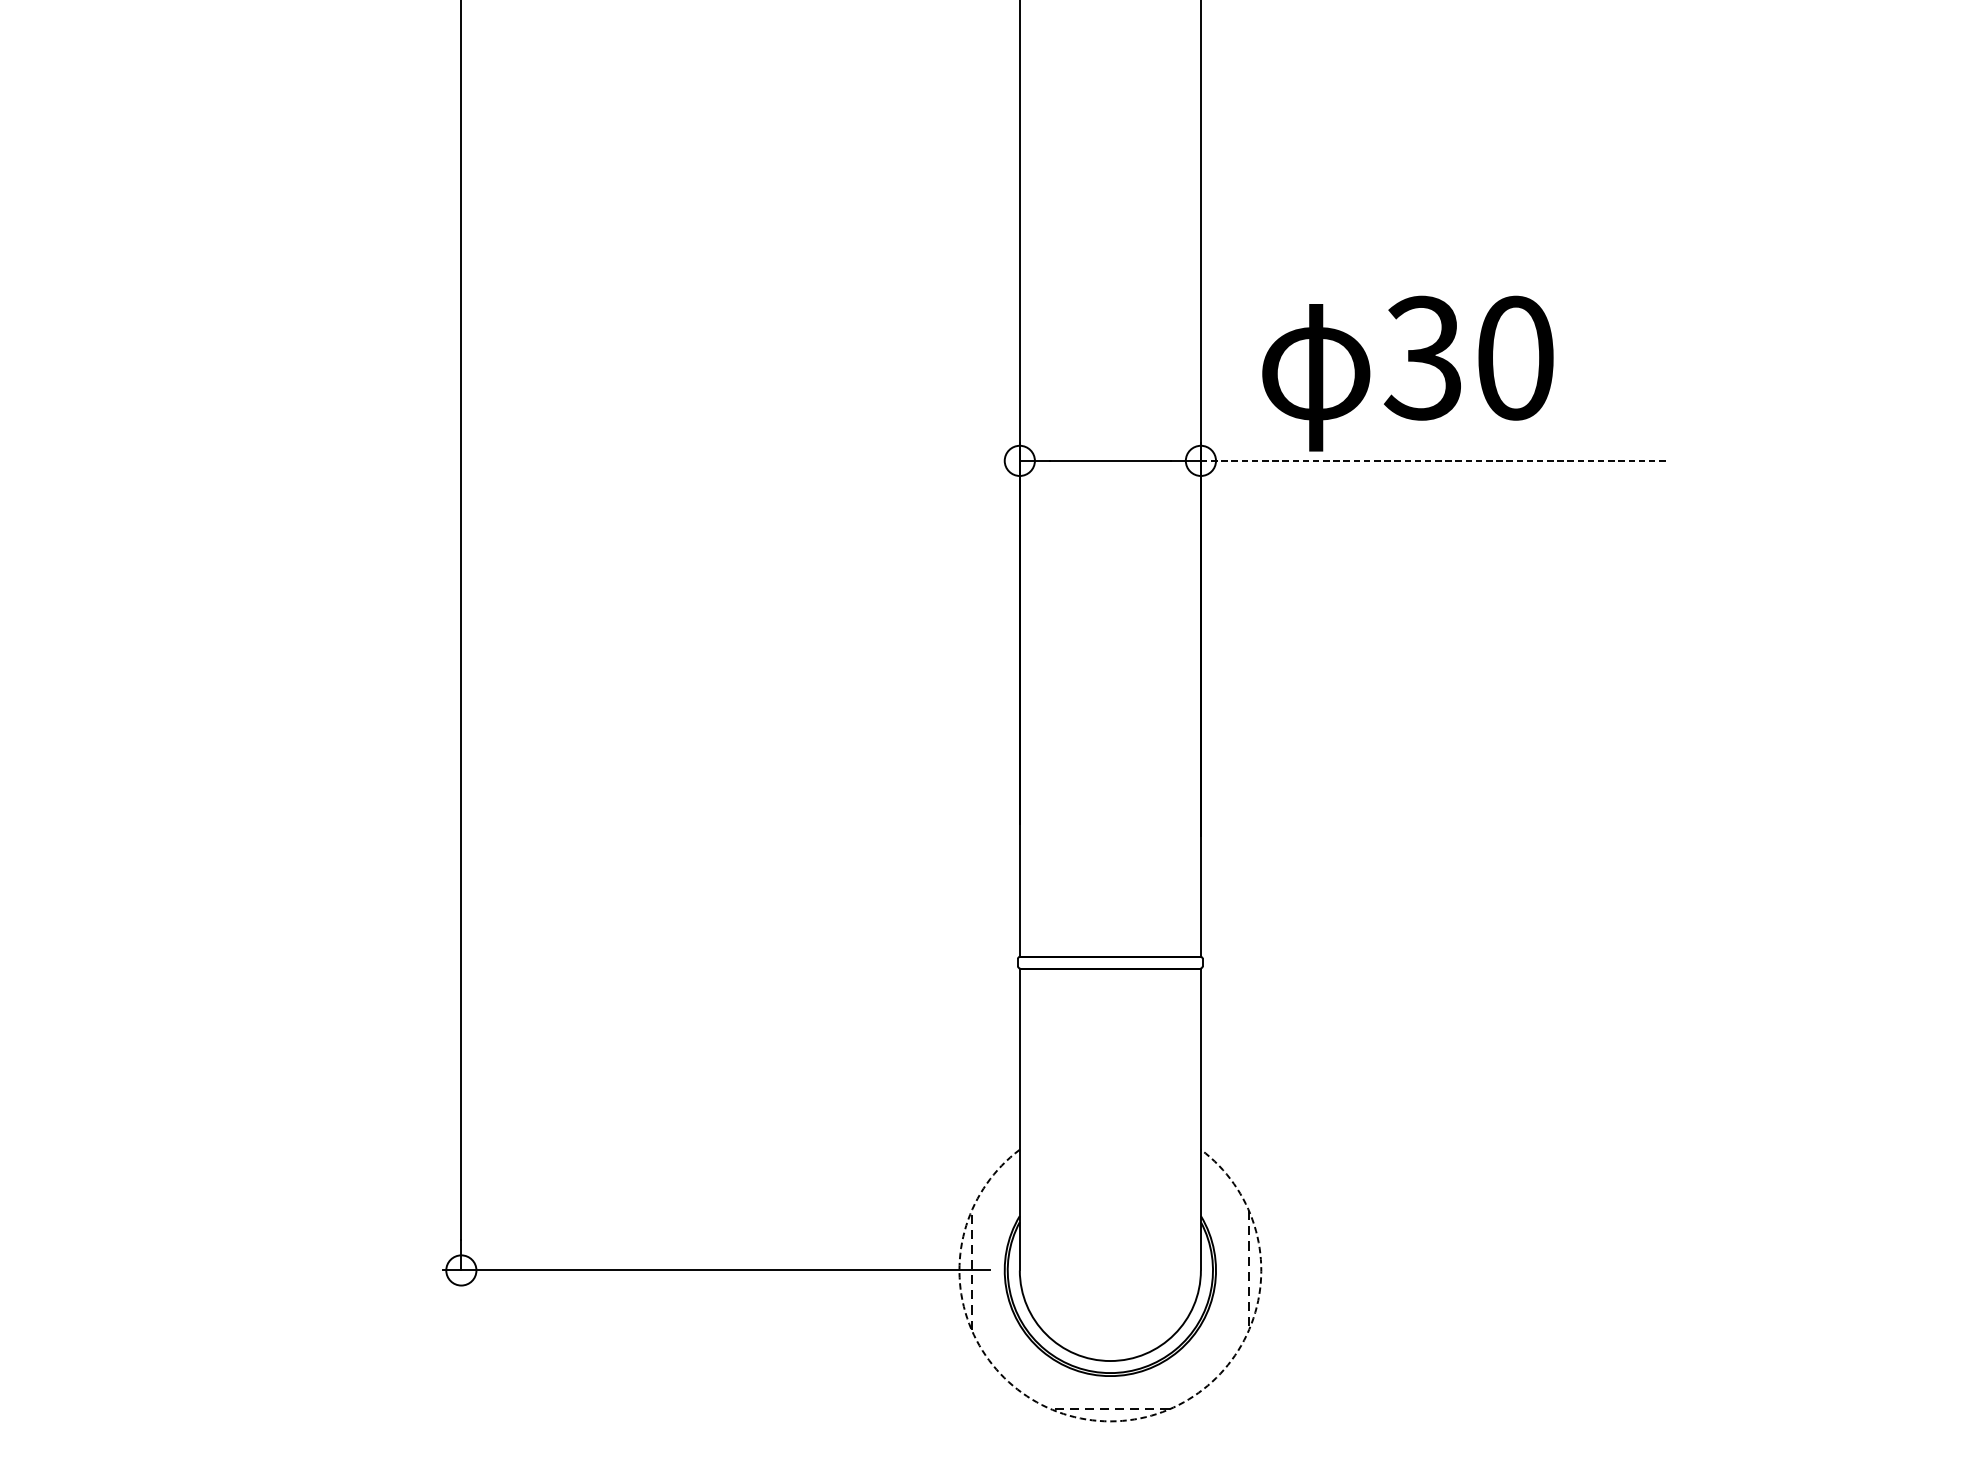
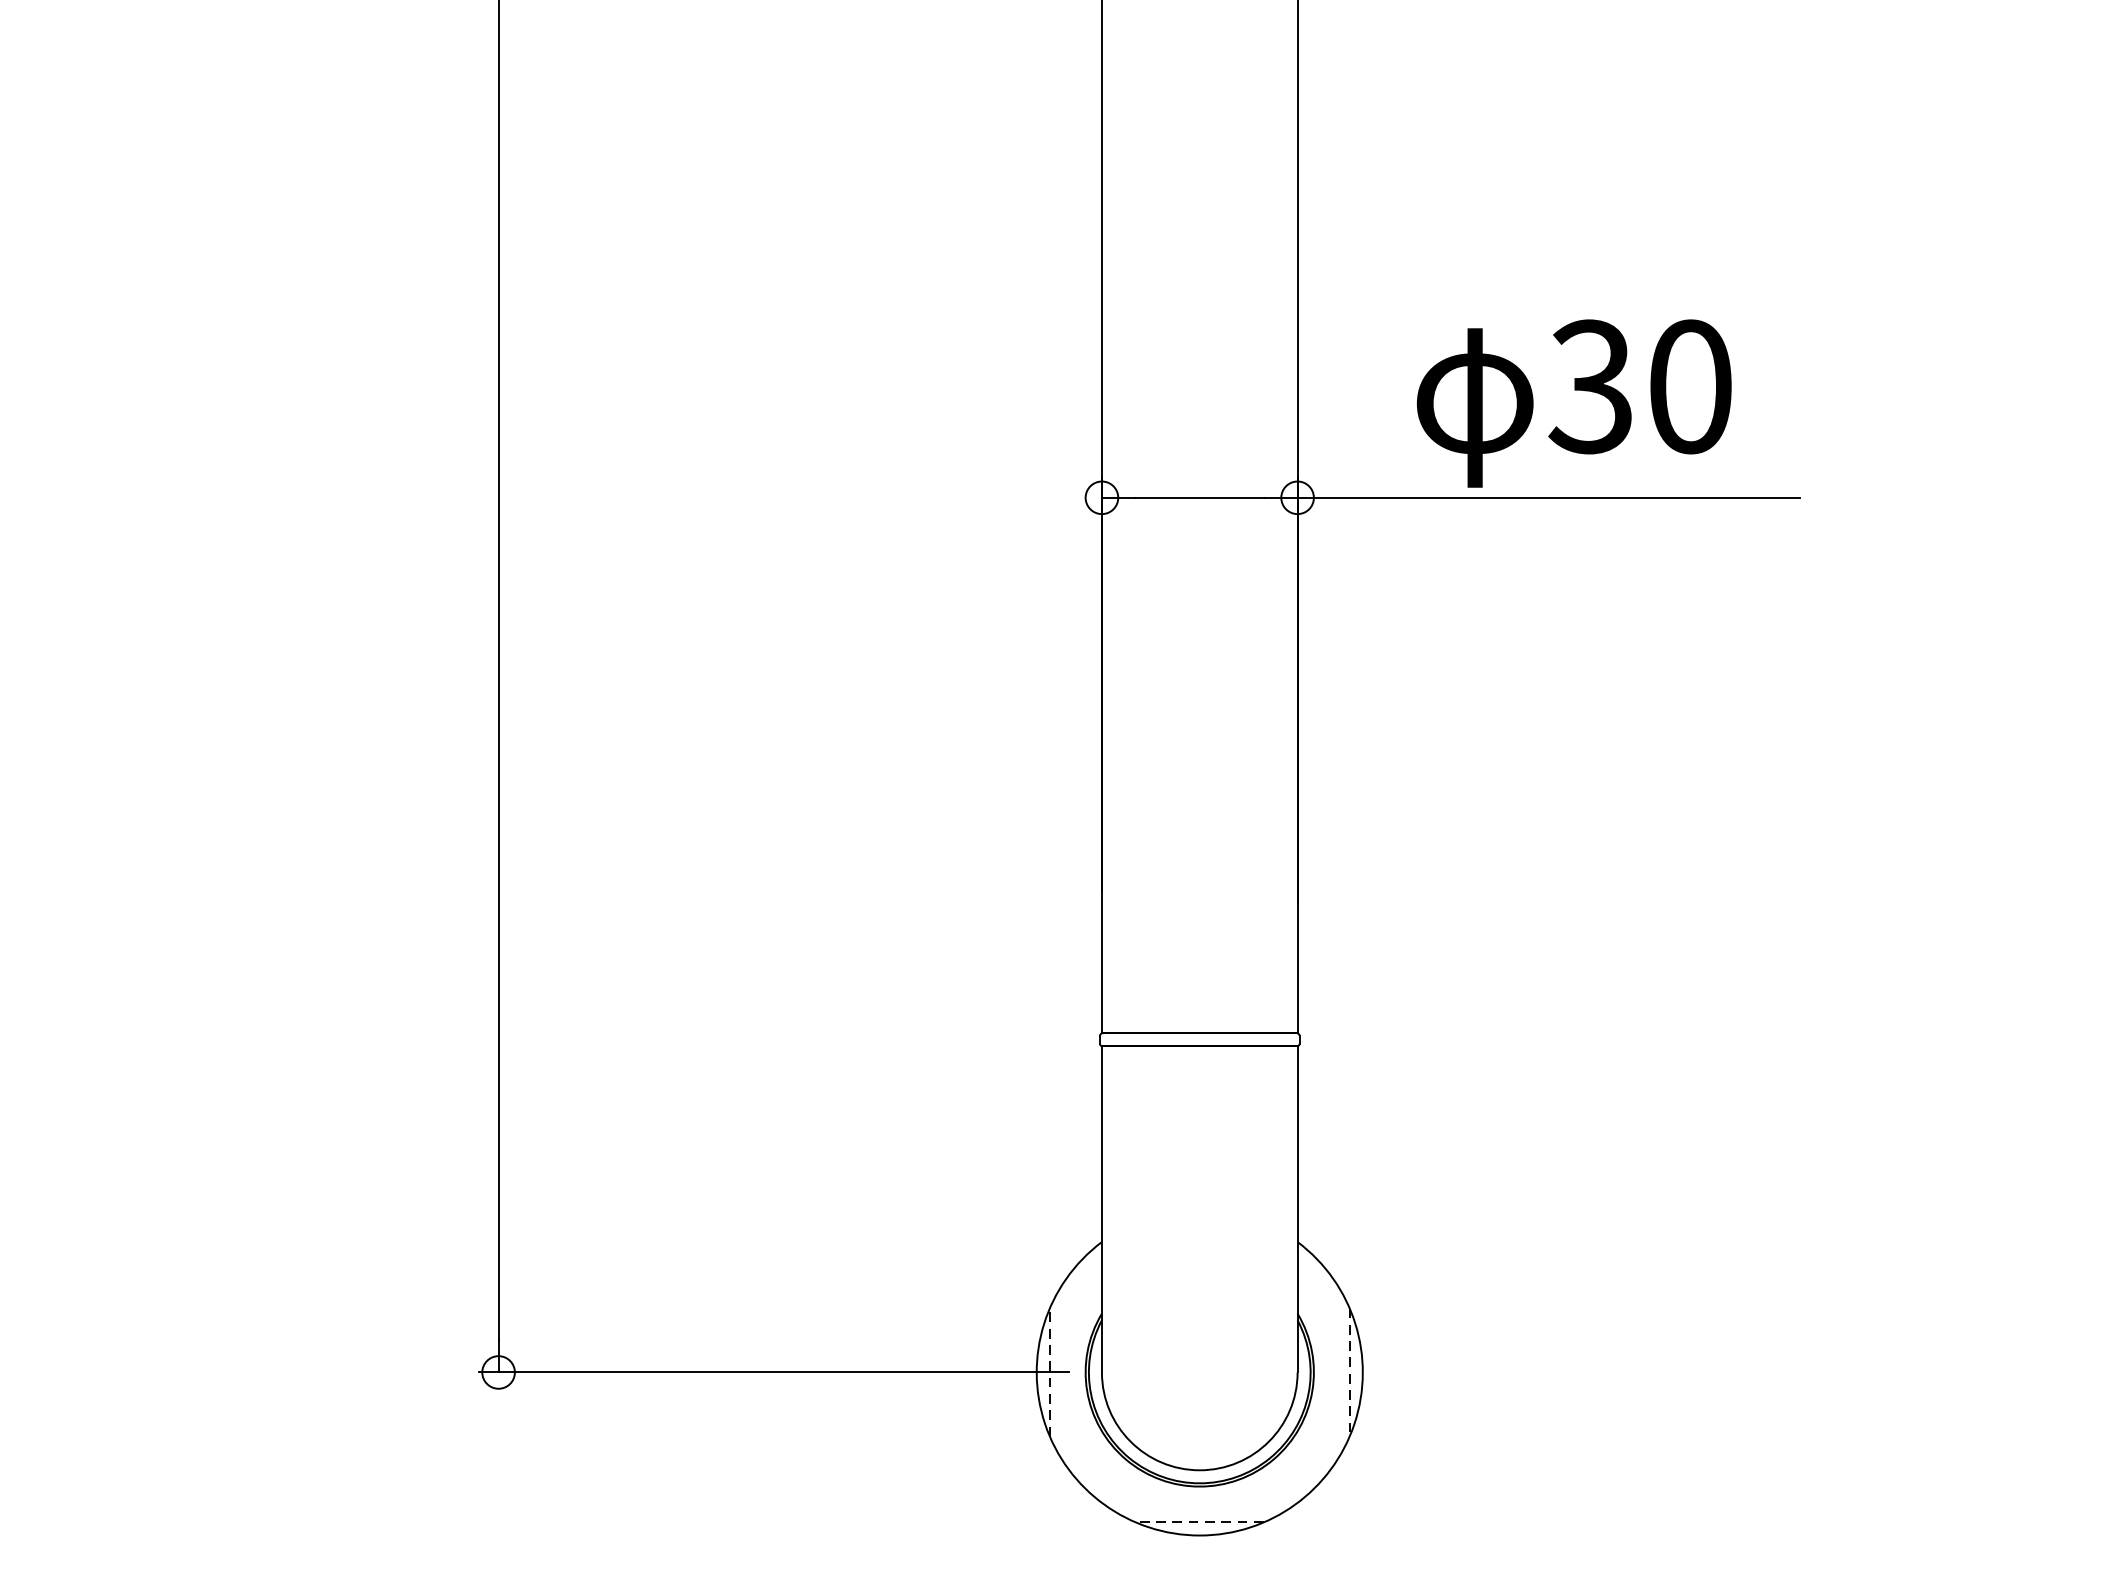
text: (1408, 373) -> (1574, 403), moved
line: (1434, 460) -> (1549, 497), dashed -> solid
arc: (1110, 1421) -> (1199, 1535), dashed -> solid

